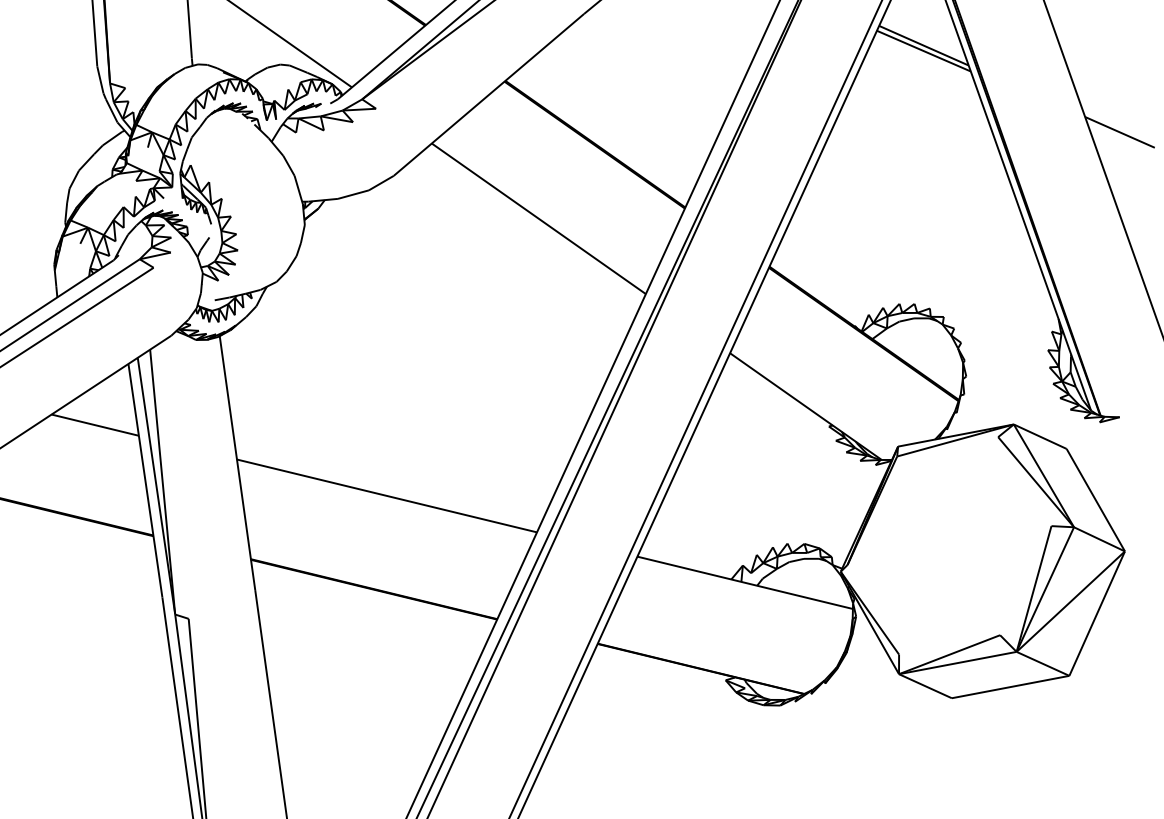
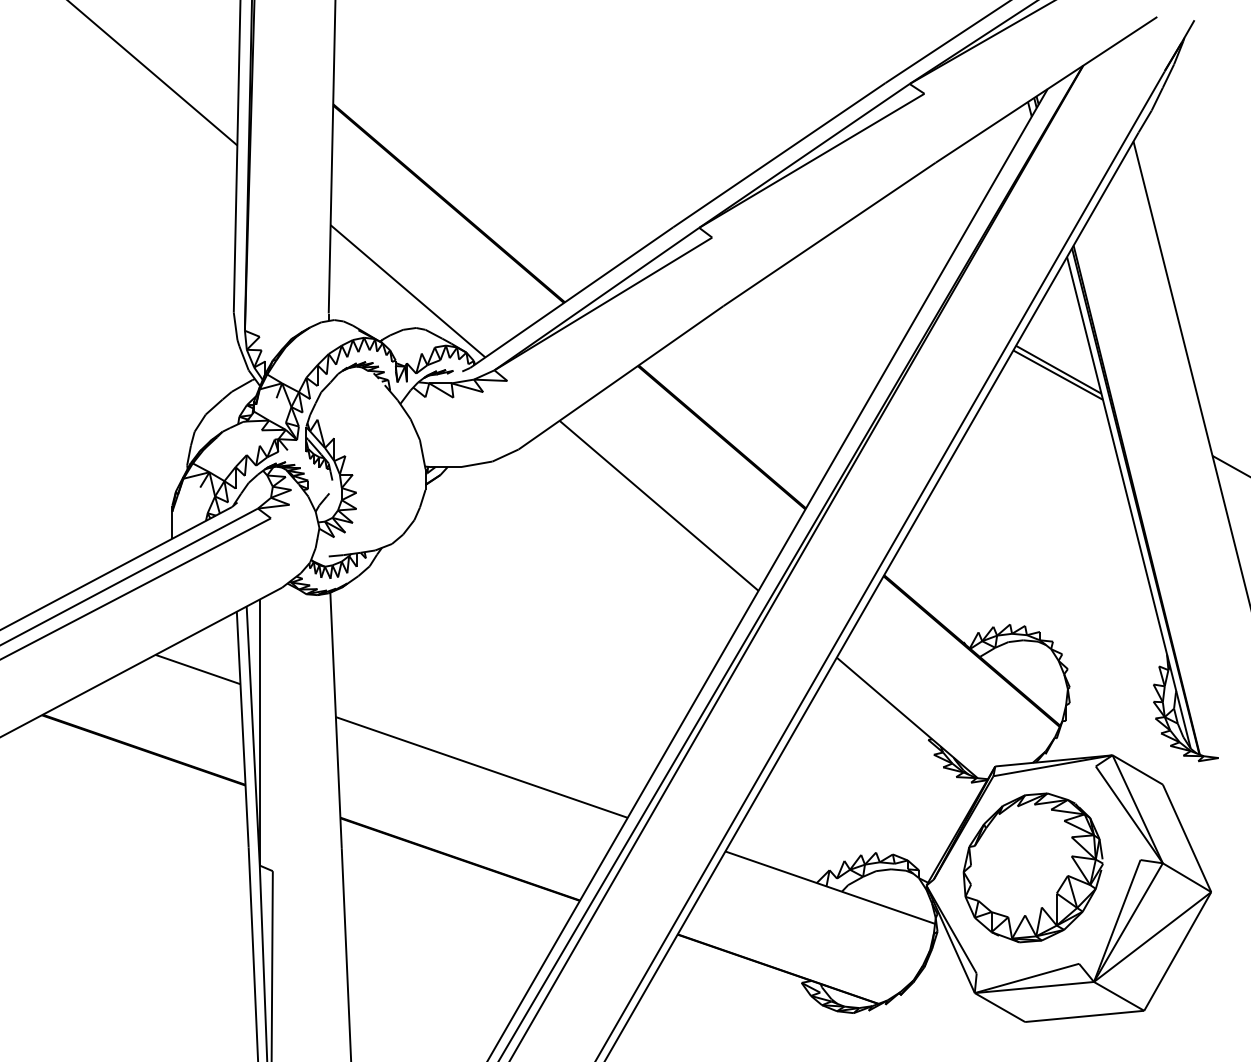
part: (944, 543) -> (1032, 867), added

